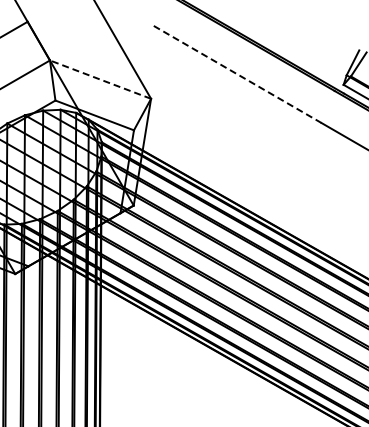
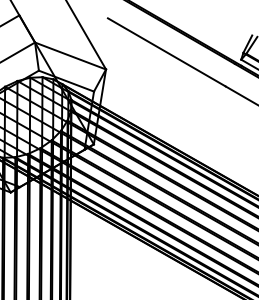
line: (237, 74) -> (166, 52), dashed -> solid
line: (100, 79) -> (70, 55), dashed -> solid

